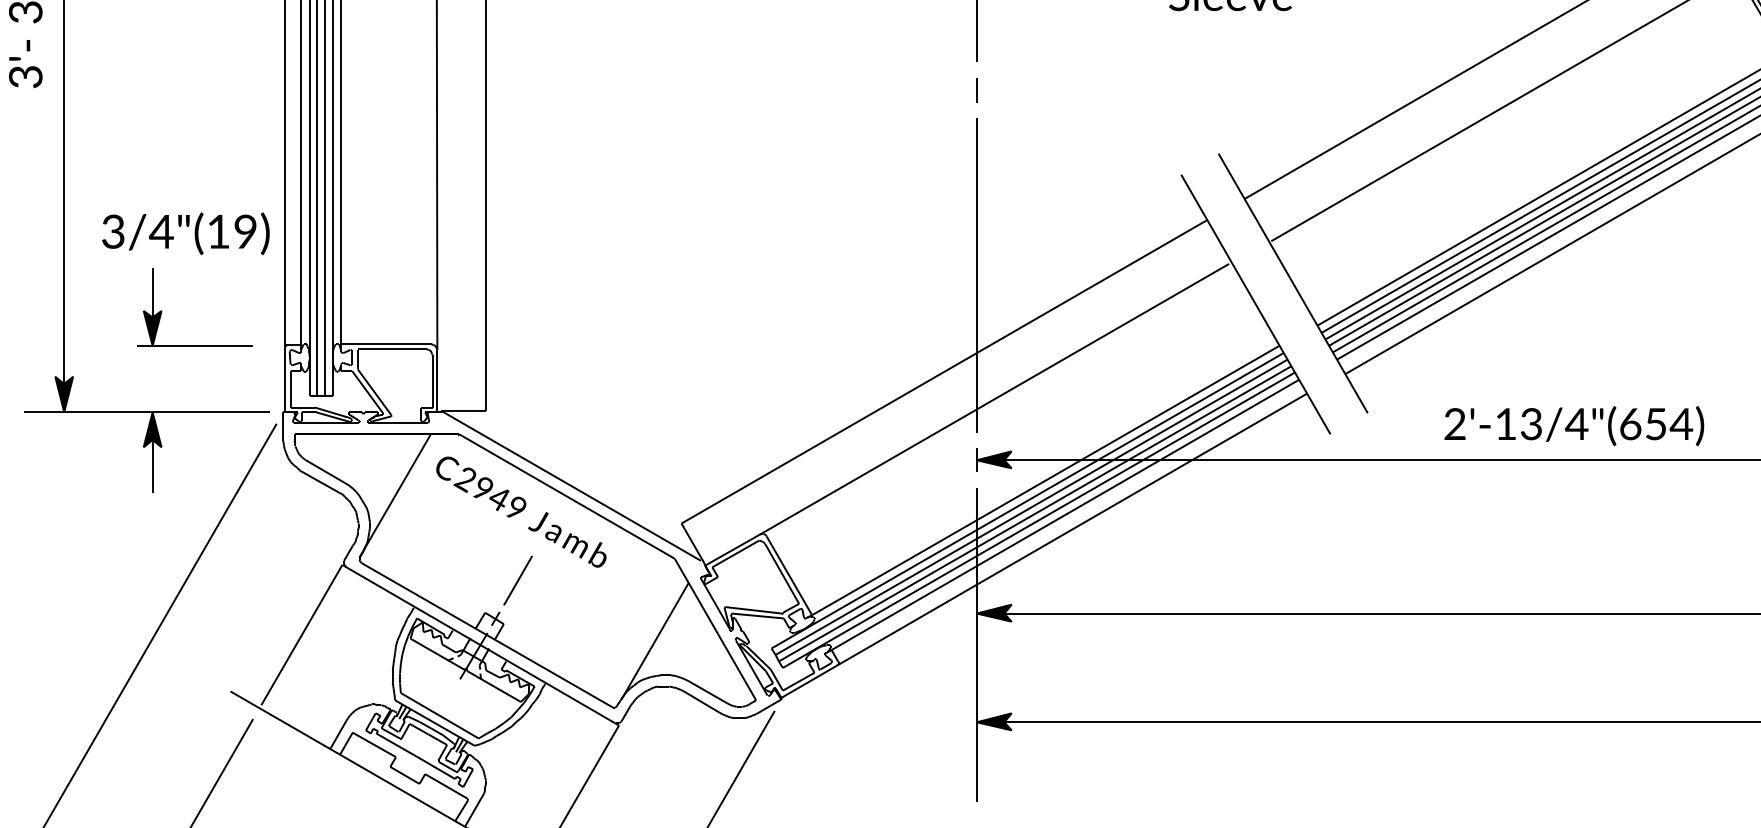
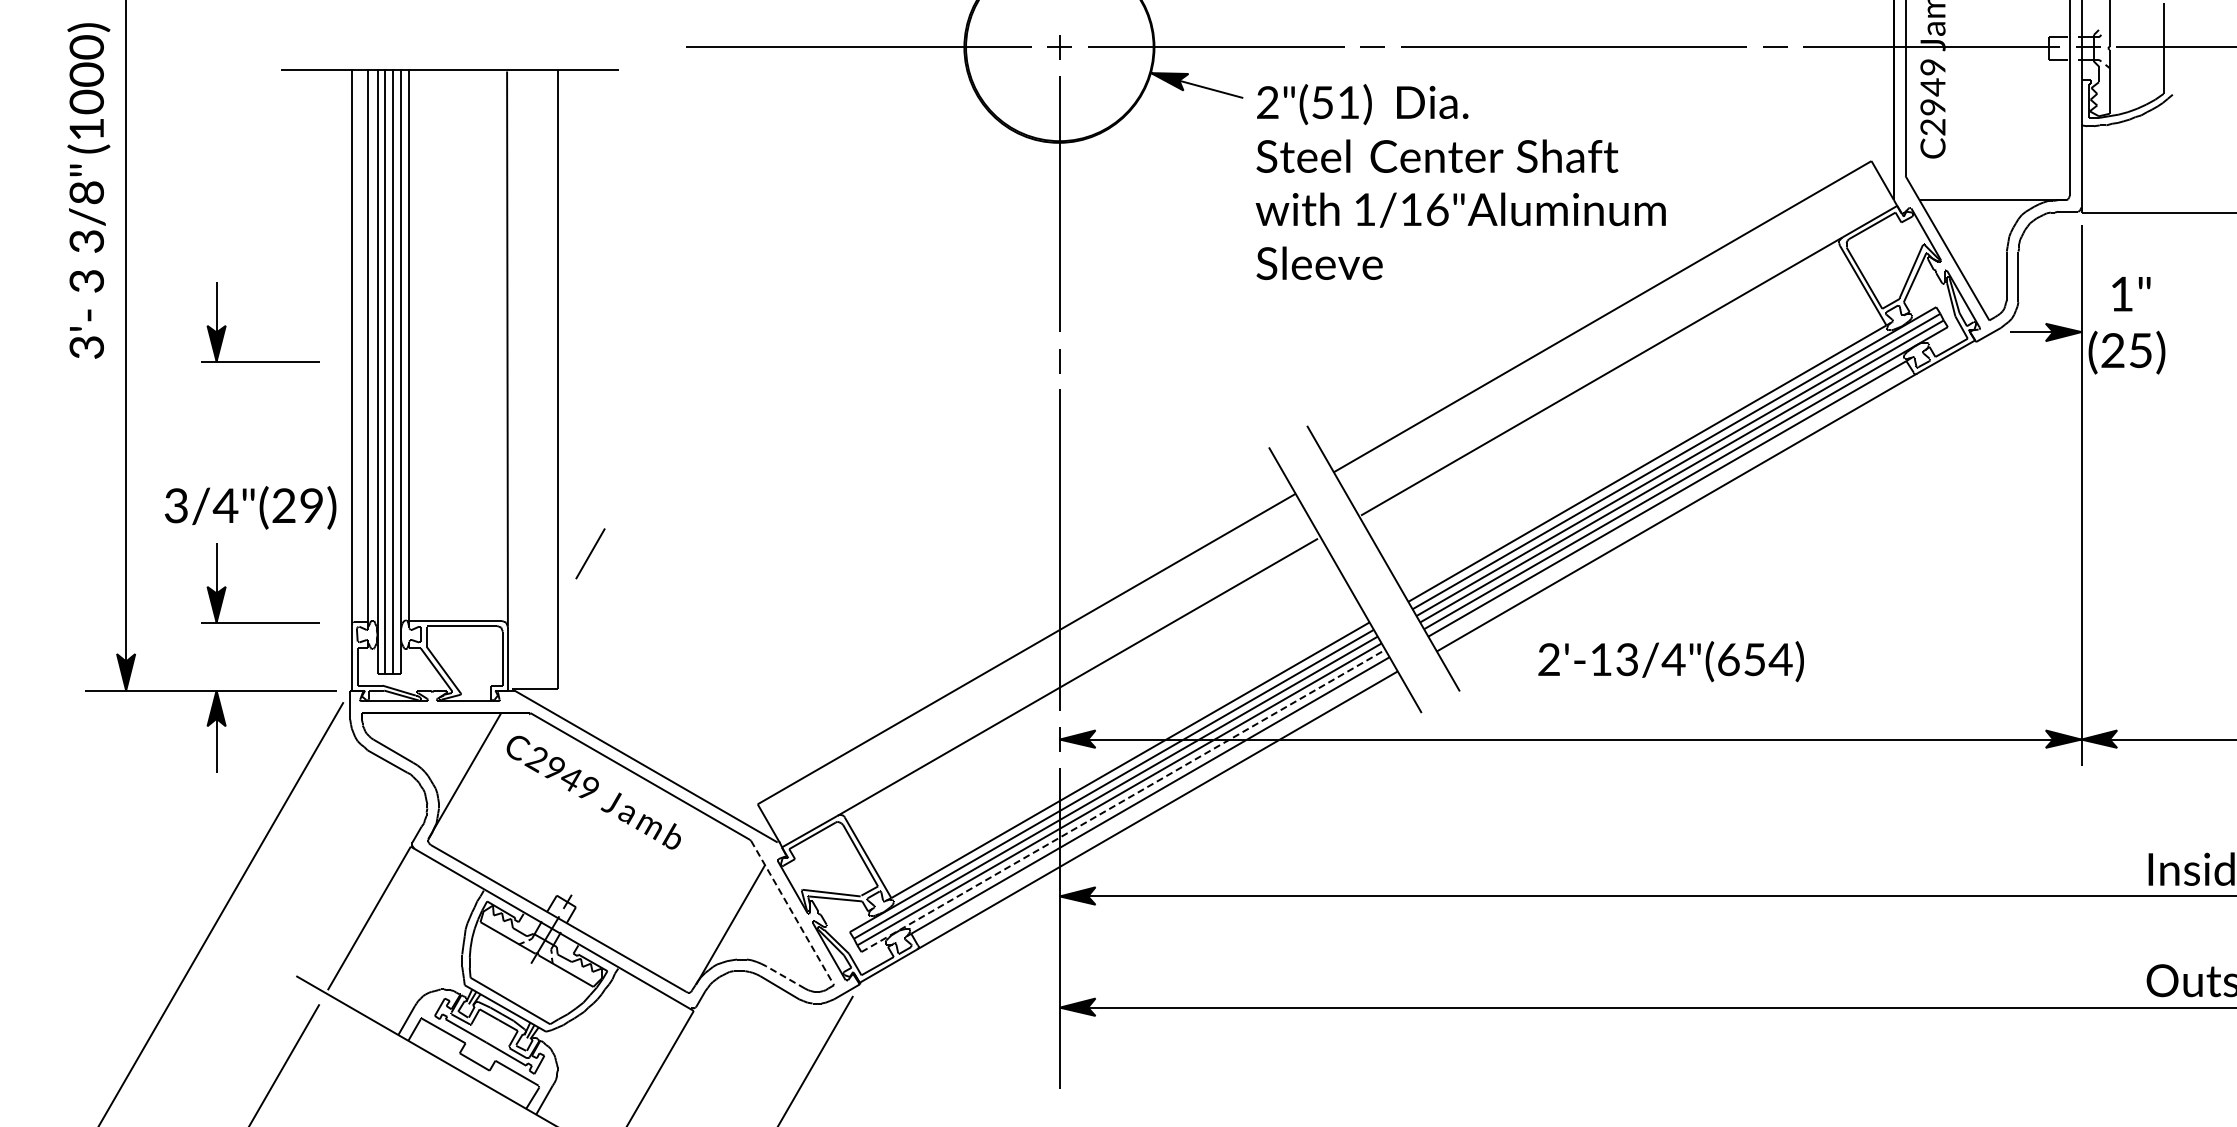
part: (162, 56) -> (226, 326), added
text: (218, 231) -> (283, 505), 3/4"(19) -> 3/4"(29)
text: (1573, 425) -> (1670, 661), moved
line: (1039, 519) -> (1123, 800), solid -> dashed
line: (518, 580) -> (590, 553), moved
line: (715, 630) -> (792, 913), solid -> dashed
line: (708, 692) -> (785, 977), solid -> dashed

